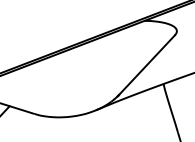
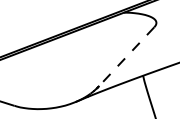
line: (146, 65) -> (126, 57), solid -> dashed

